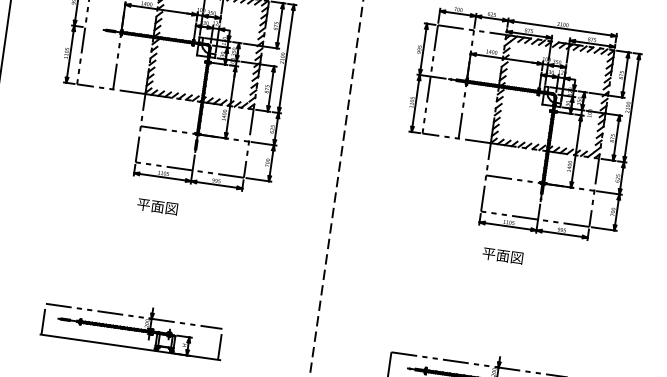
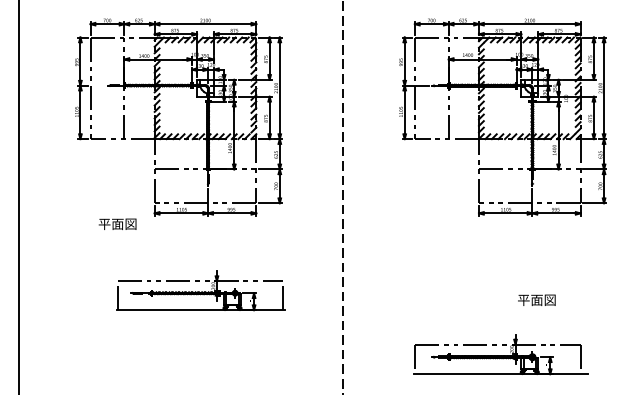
text: (157, 205) -> (117, 223), moved
text: (502, 255) -> (536, 299), moved
part: (132, 326) -> (200, 290), moved

